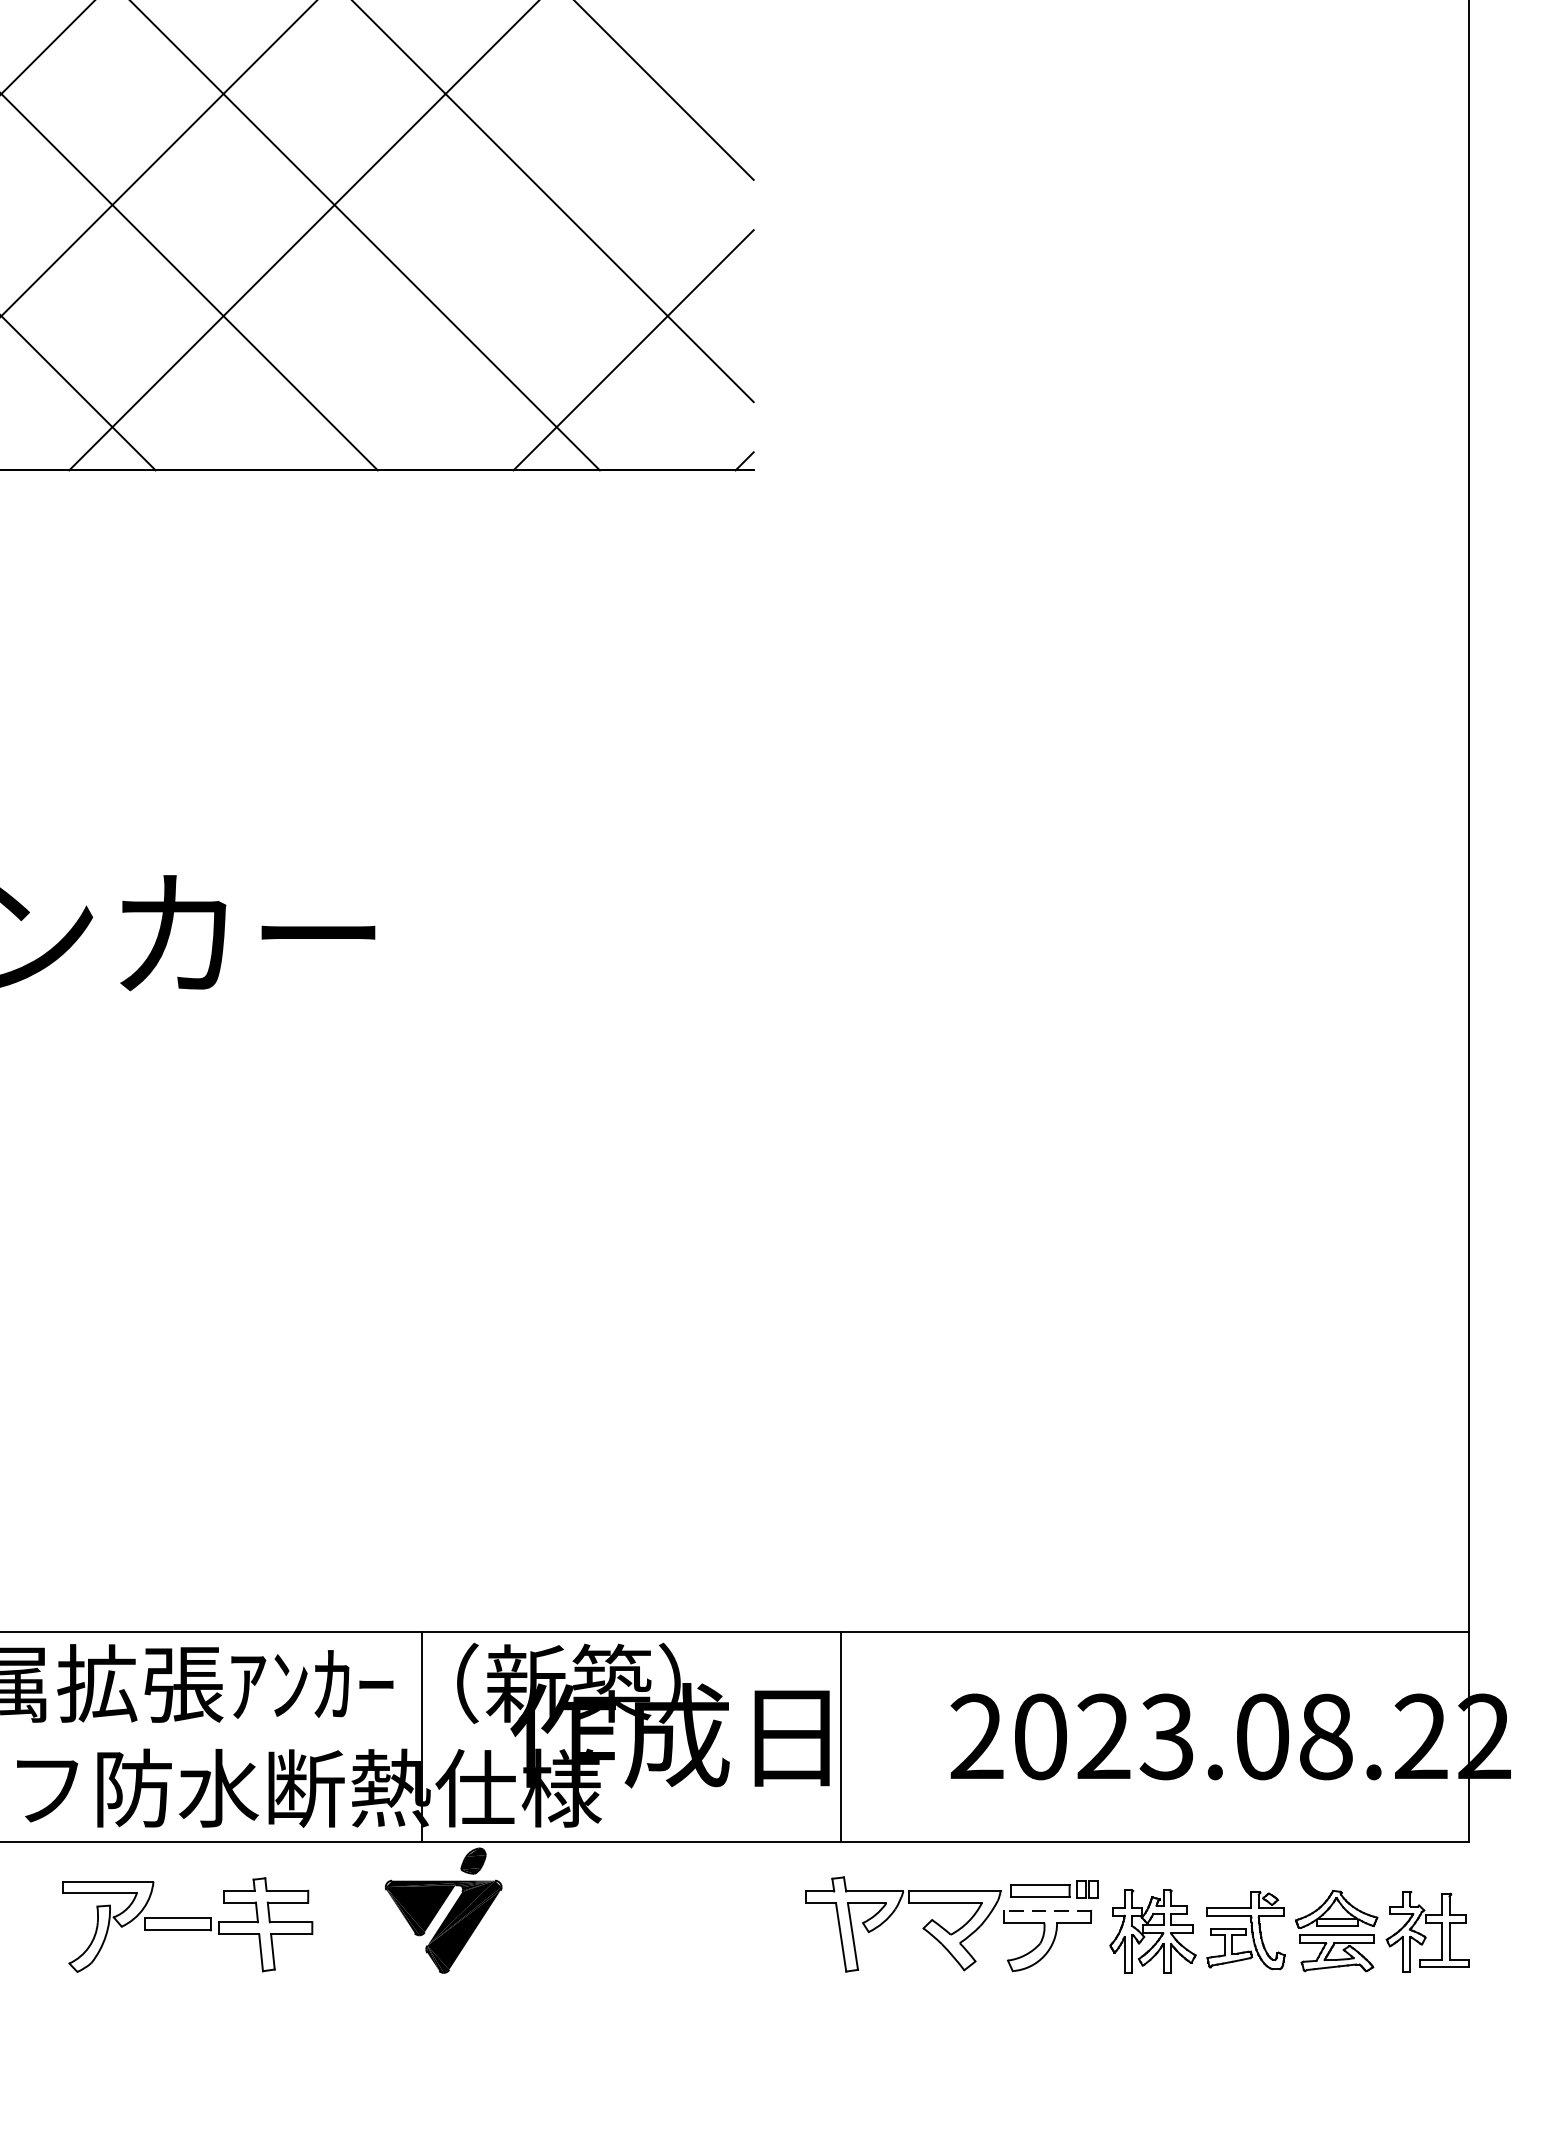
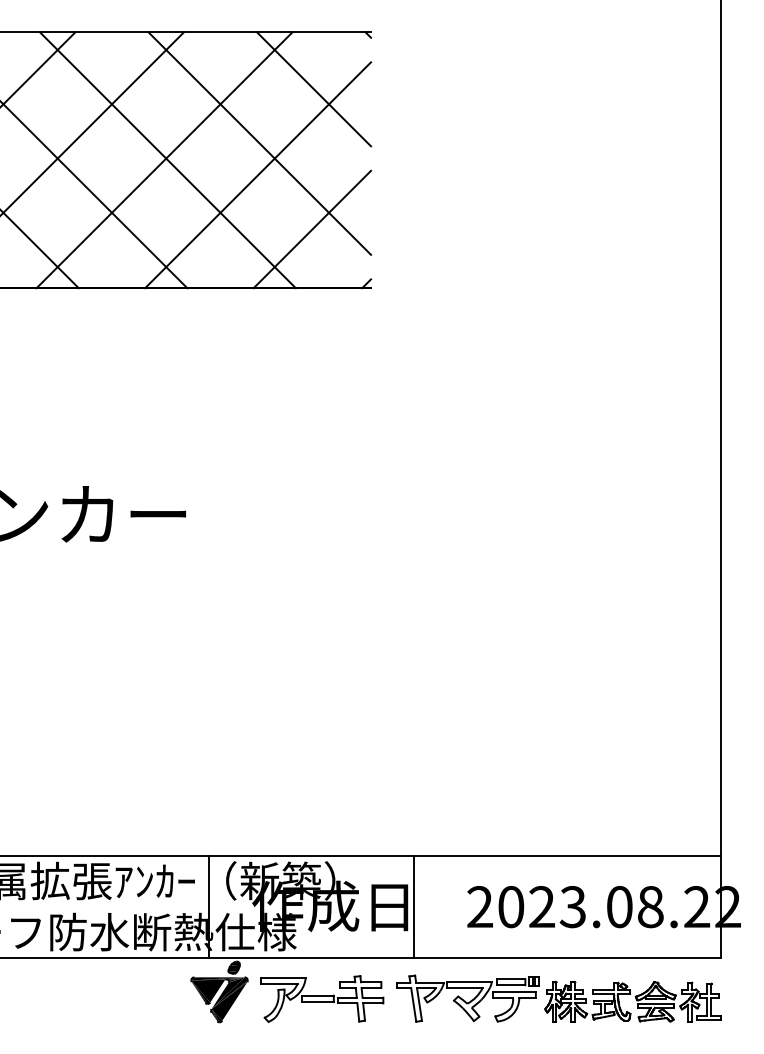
line: (523, 239) -> (258, 175), added
line: (1047, 1911) -> (514, 992), dashed -> solid
part: (187, 1924) -> (322, 998), moved

